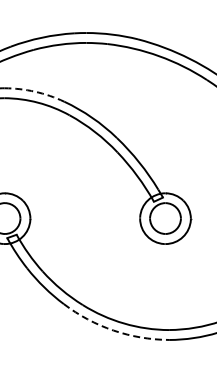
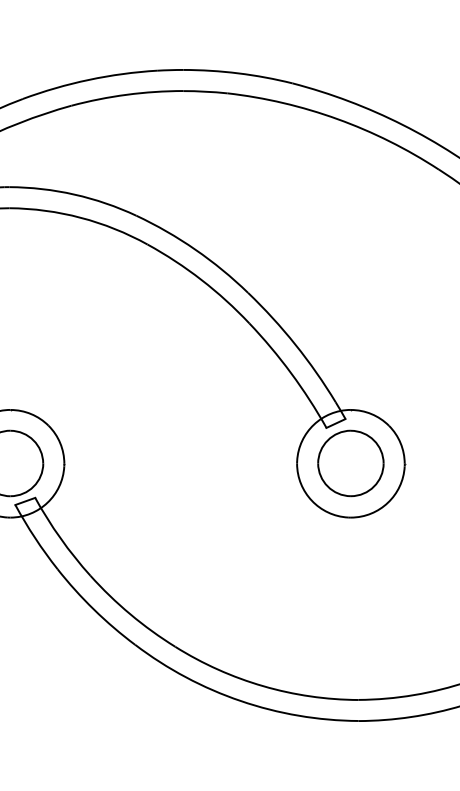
arc: (35, 91) -> (75, 194), dashed -> solid
arc: (113, 330) -> (240, 700), dashed -> solid

